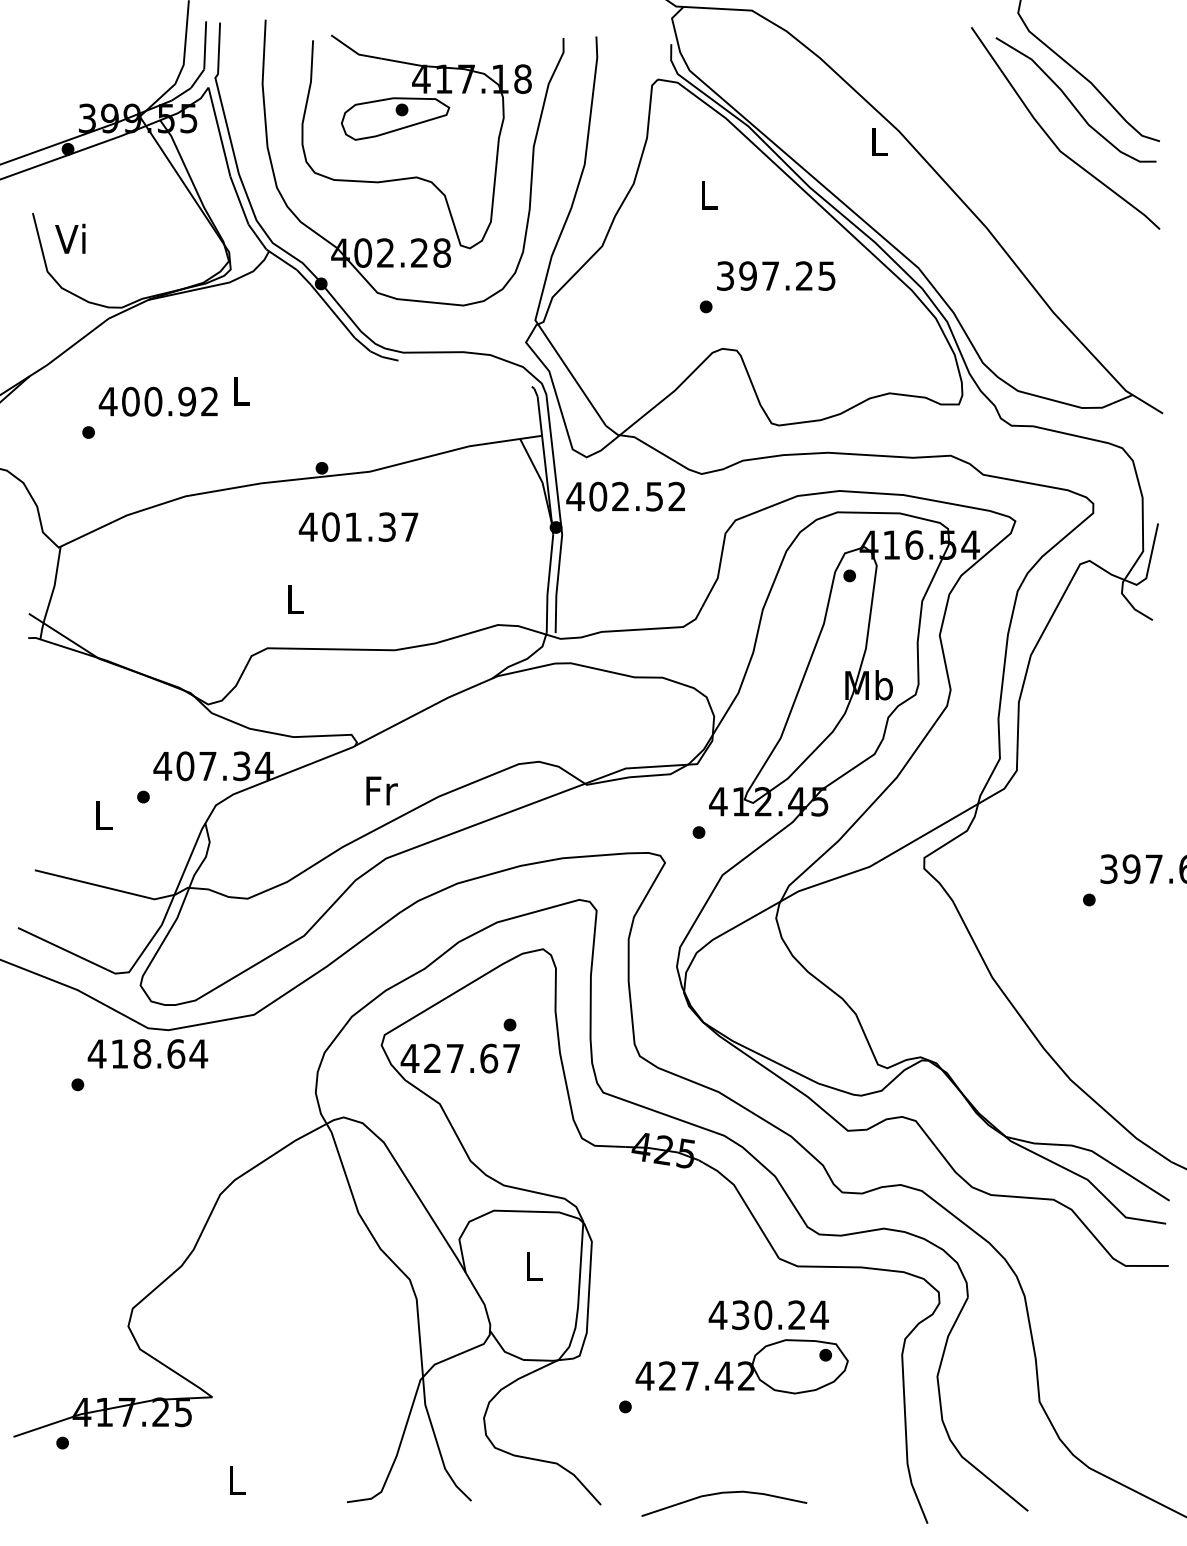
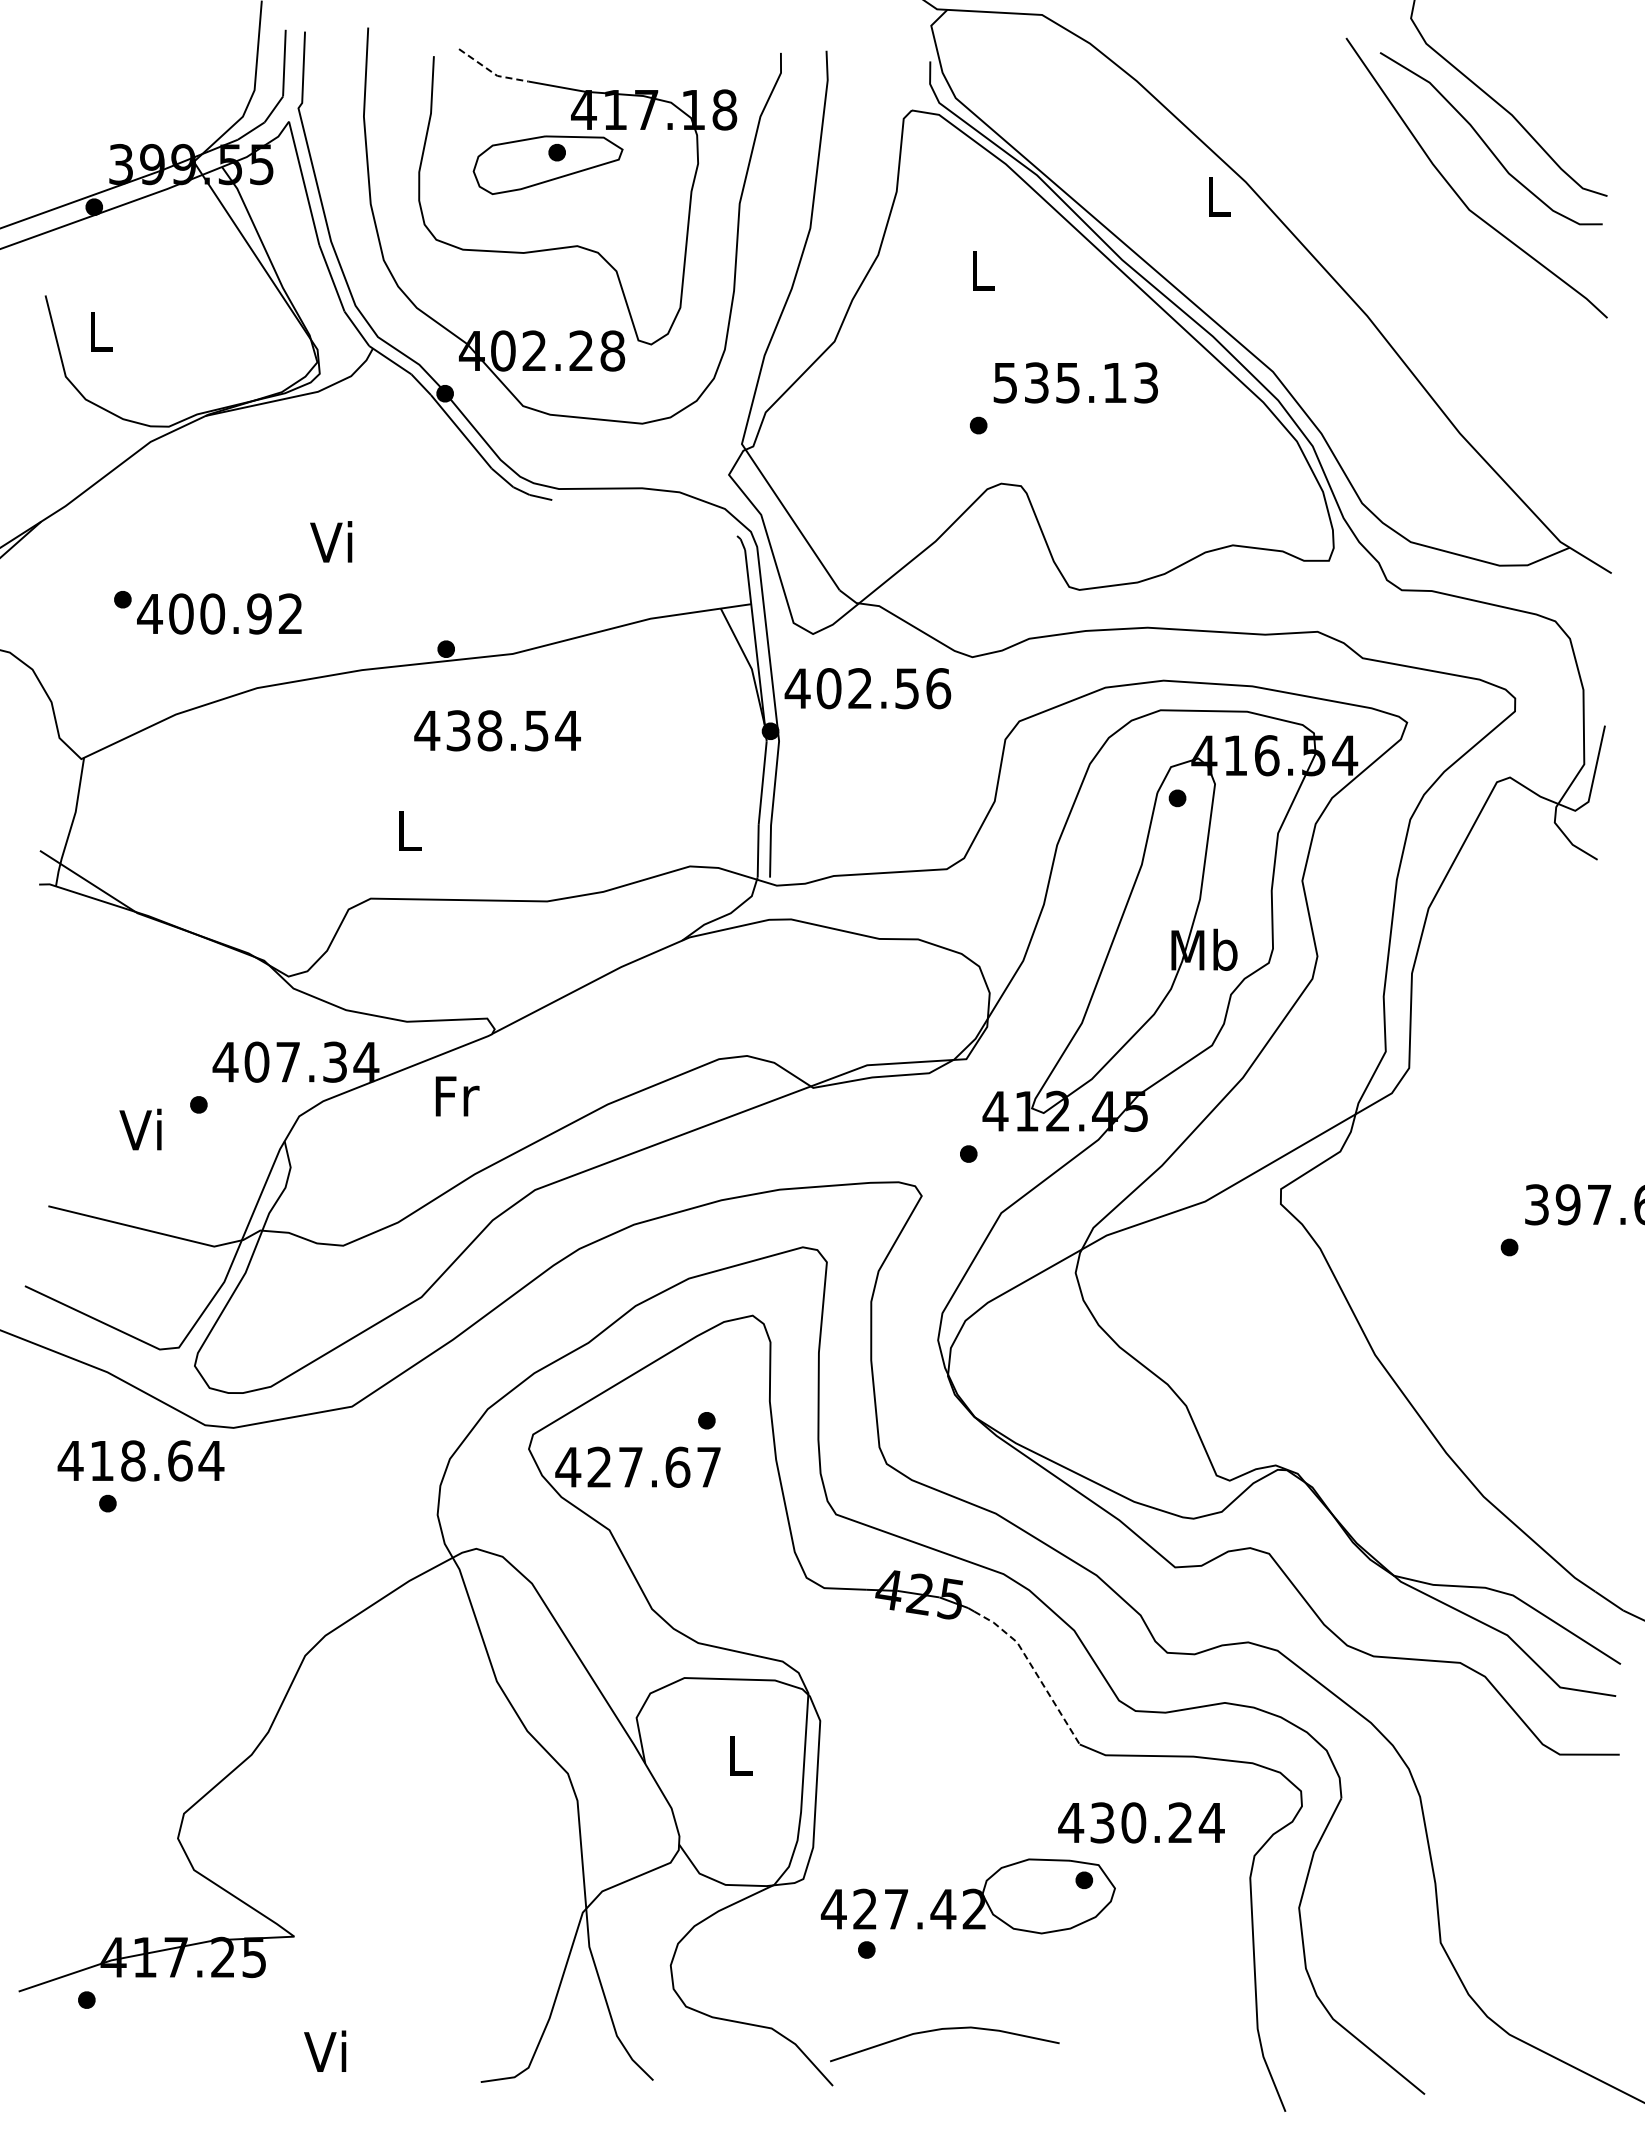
line: (354, 51) -> (491, 71), solid -> dashed
text: (70, 238) -> (97, 330), Vi -> L
text: (776, 275) -> (1075, 382), 397.25 -> 535.13
text: (239, 390) -> (331, 541), L -> Vi
text: (158, 401) -> (219, 613), moved
text: (677, 496) -> (938, 688), 402.52 -> 402.56
text: (370, 526) -> (513, 730), 401.37 -> 438.54
text: (382, 791) -> (457, 1096), moved
text: (101, 814) -> (140, 1129), L -> Vi
text: (147, 1053) -> (140, 1460), moved
line: (745, 1204) -> (1033, 1669), solid -> dashed
text: (768, 1314) -> (1141, 1822), moved
part: (741, 1366) -> (967, 1896), moved
text: (234, 1479) -> (325, 2050), L -> Vi
curve: (721, 1493) -> (940, 2030), moved

